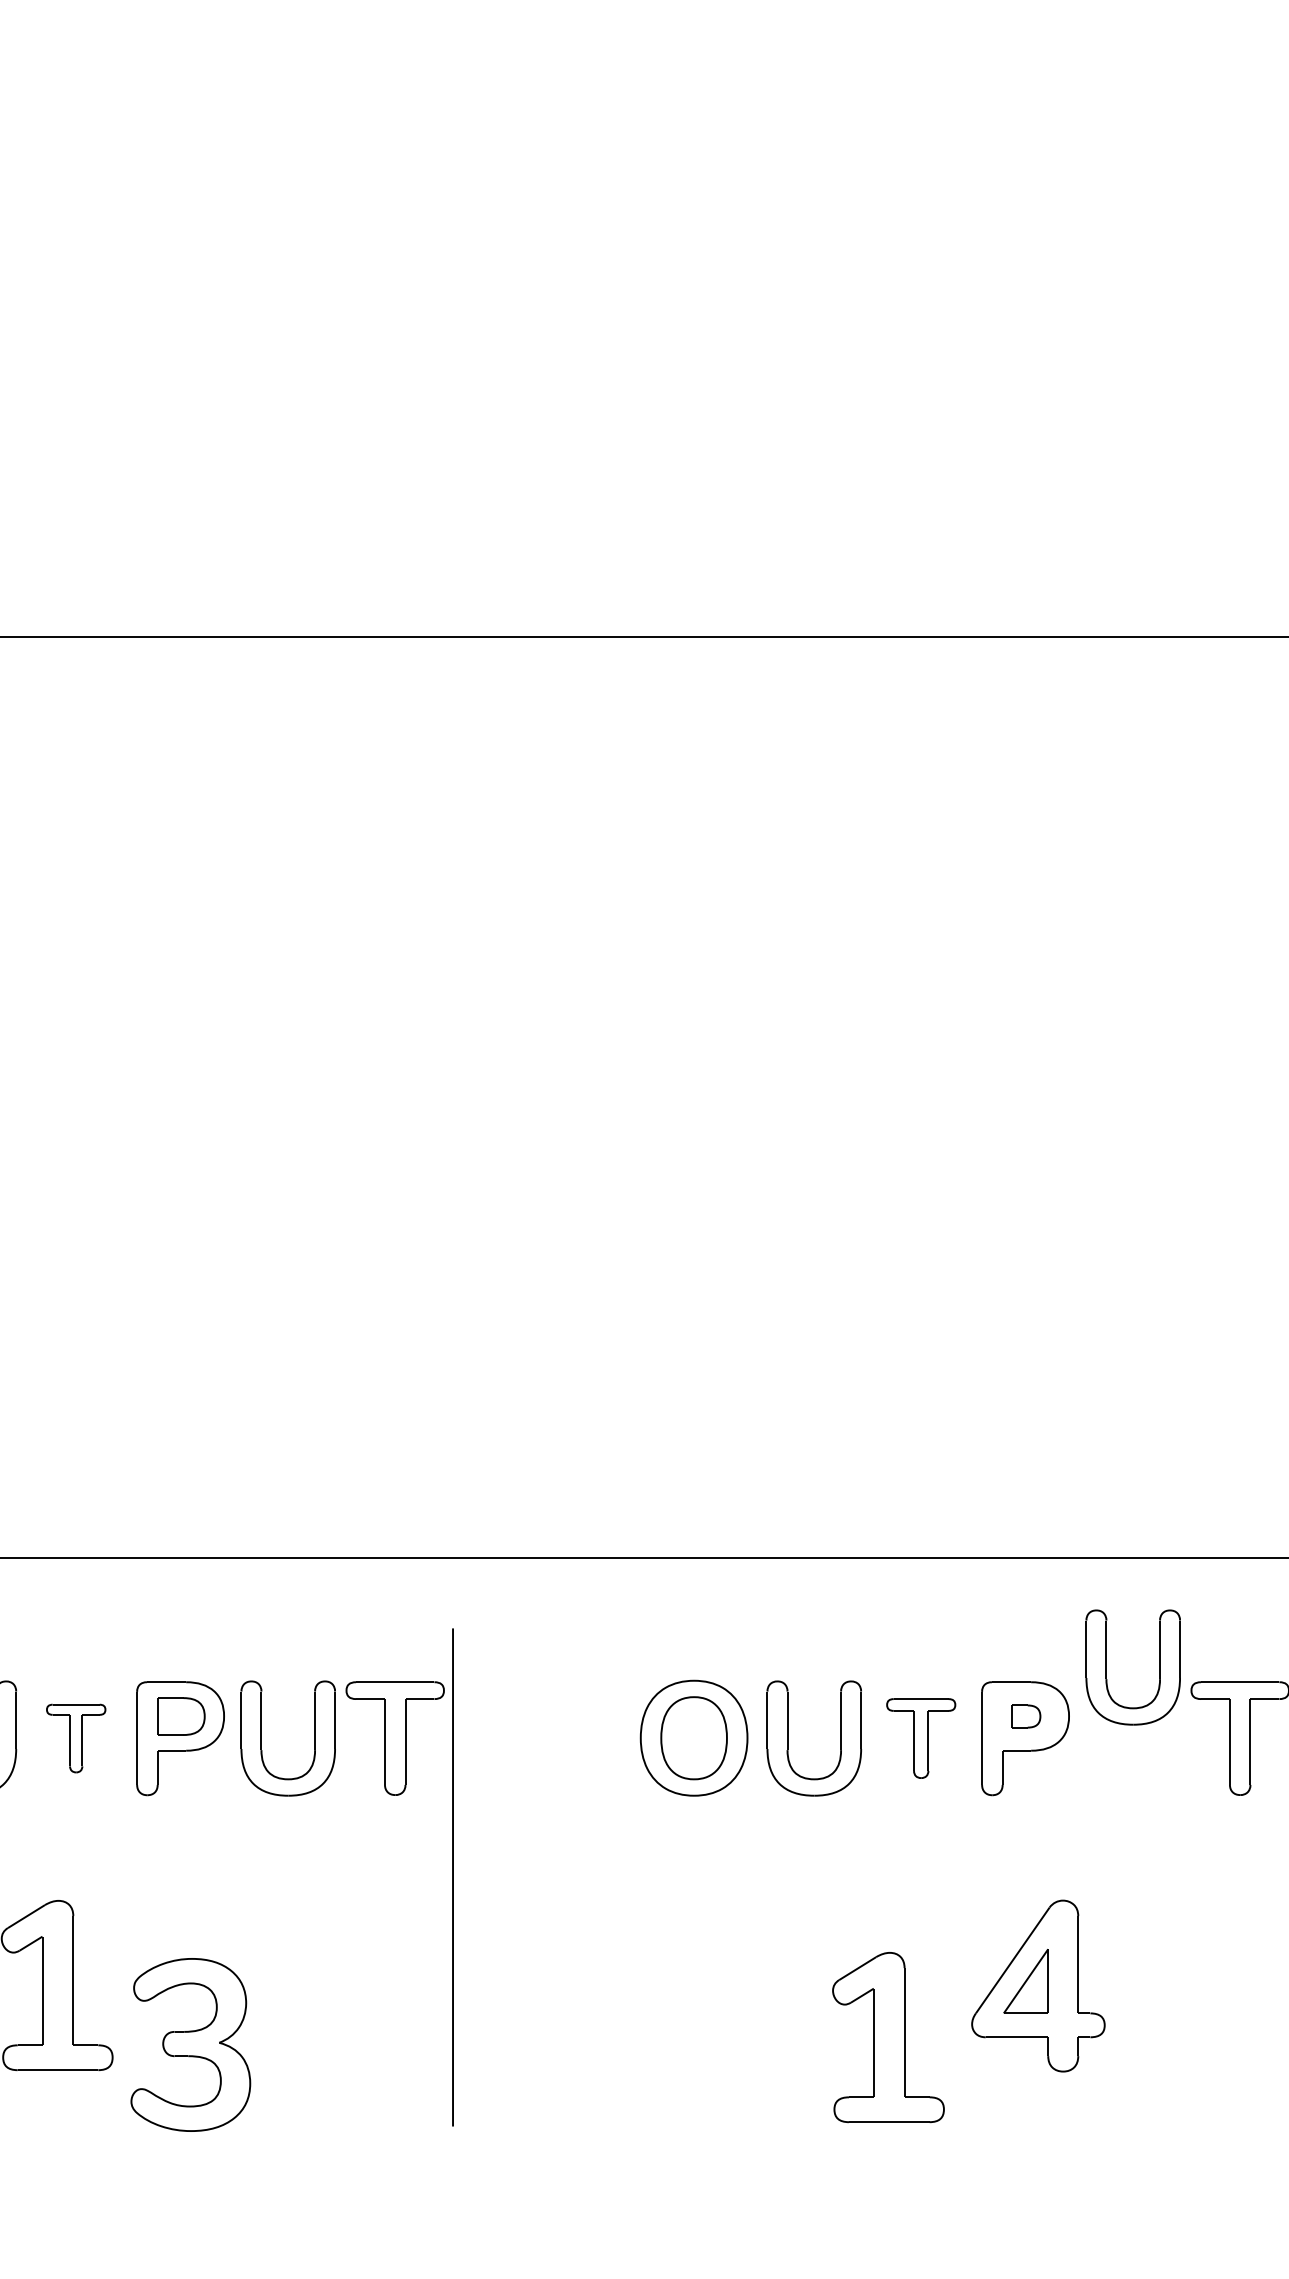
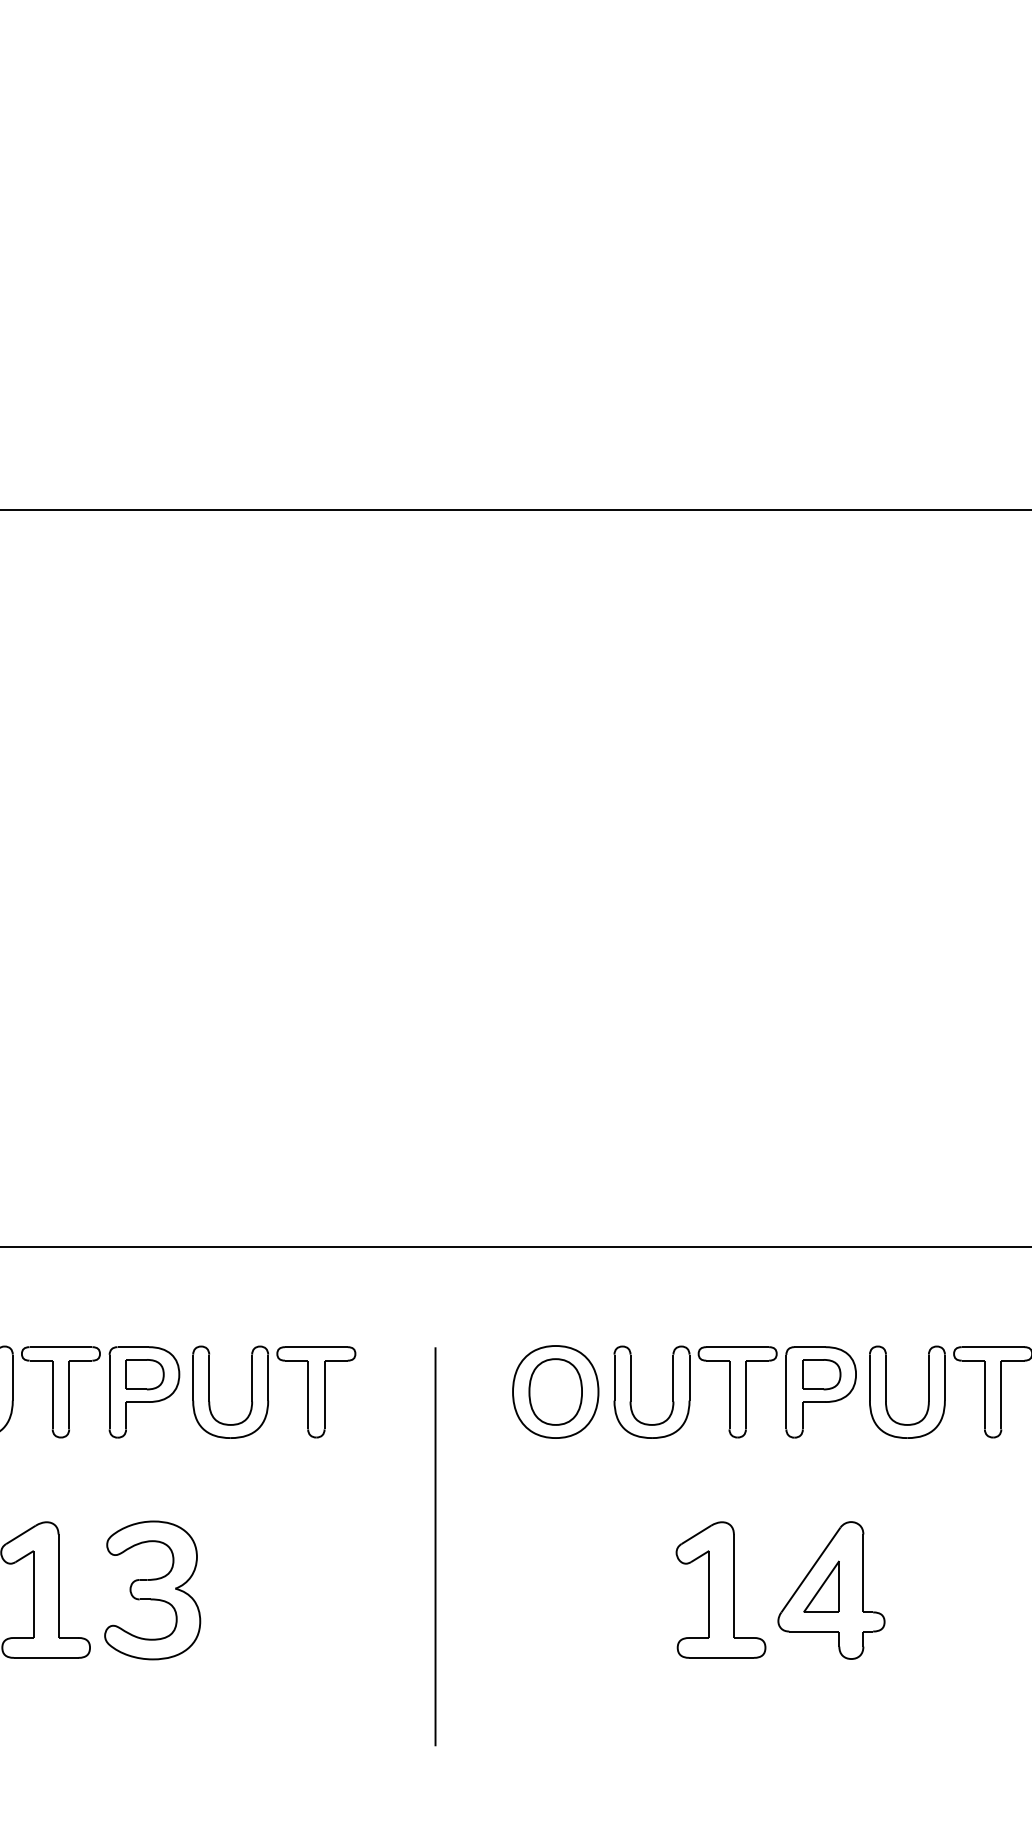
part: (1106, 1667) -> (886, 1392), moved
part: (1026, 1716) -> (821, 1374), size x1.67
part: (75, 1738) -> (60, 1392), size x1.67
part: (920, 1738) -> (737, 1392), size x1.43
line: (452, 1877) -> (435, 1546), moved
part: (888, 2037) -> (721, 1590), moved
part: (190, 2044) -> (152, 1590), moved

